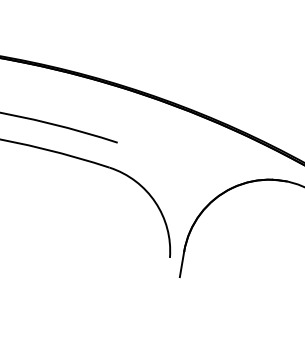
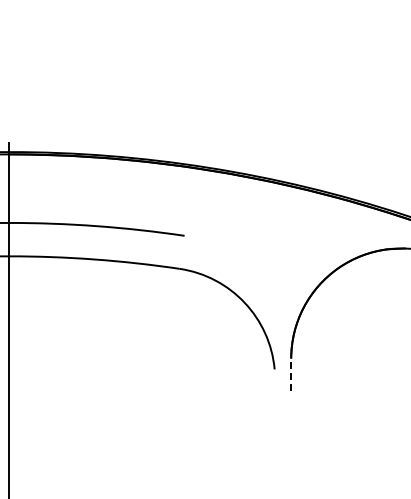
line: (182, 264) -> (291, 374), solid -> dashed

